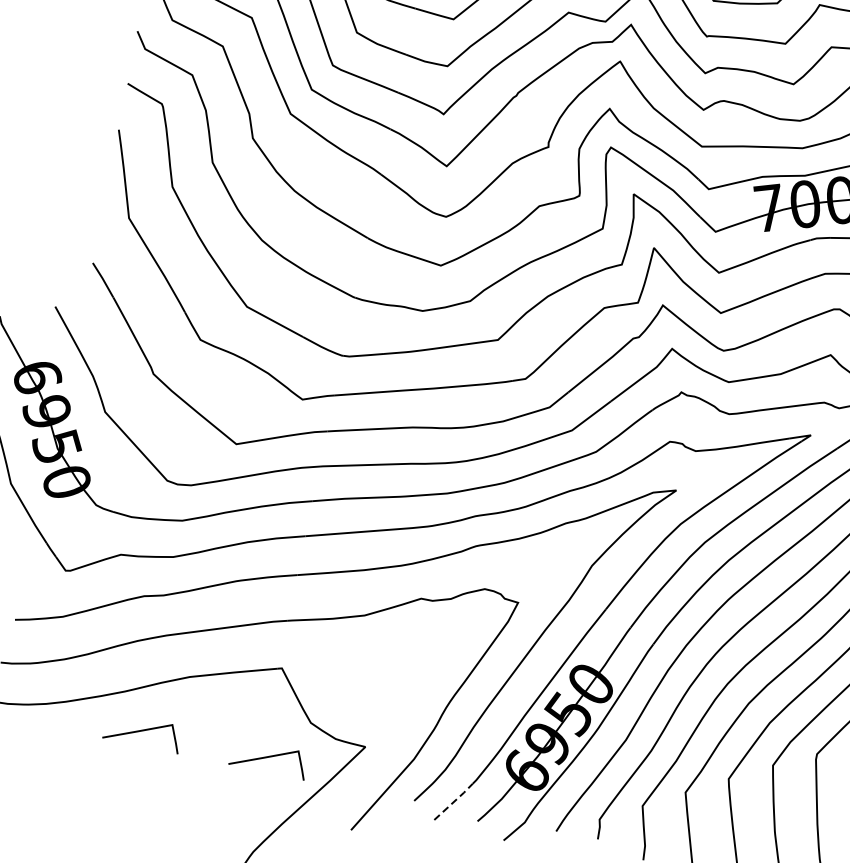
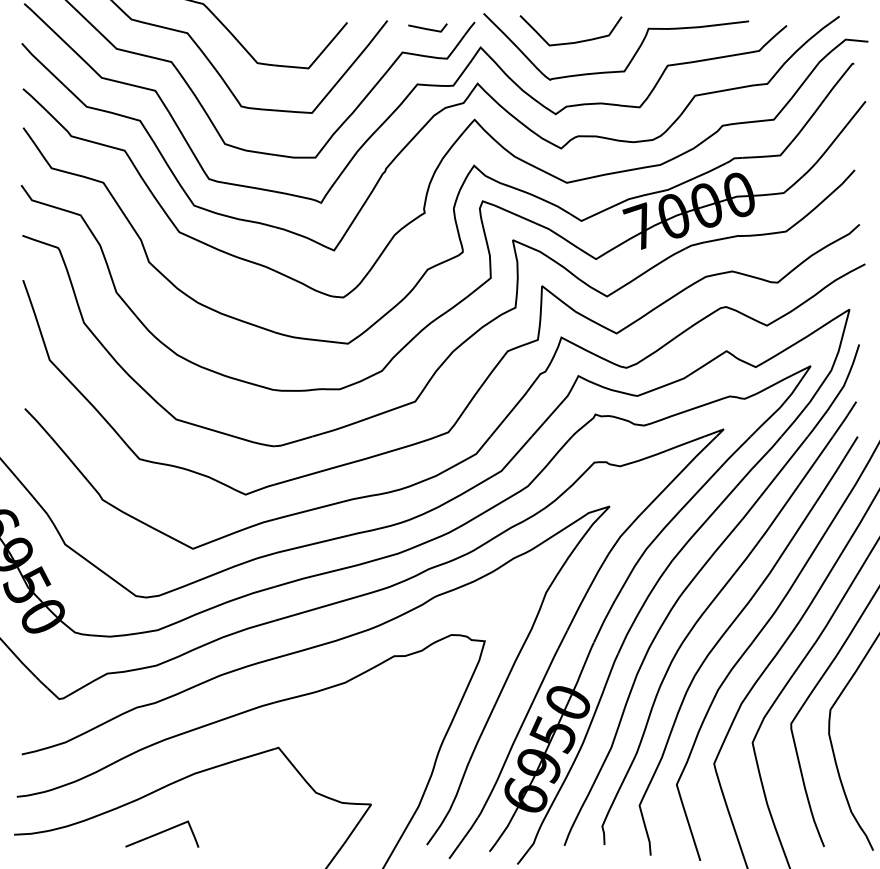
line: (269, 757) -> (284, 832), removed
line: (454, 802) -> (464, 838), dashed -> solid

